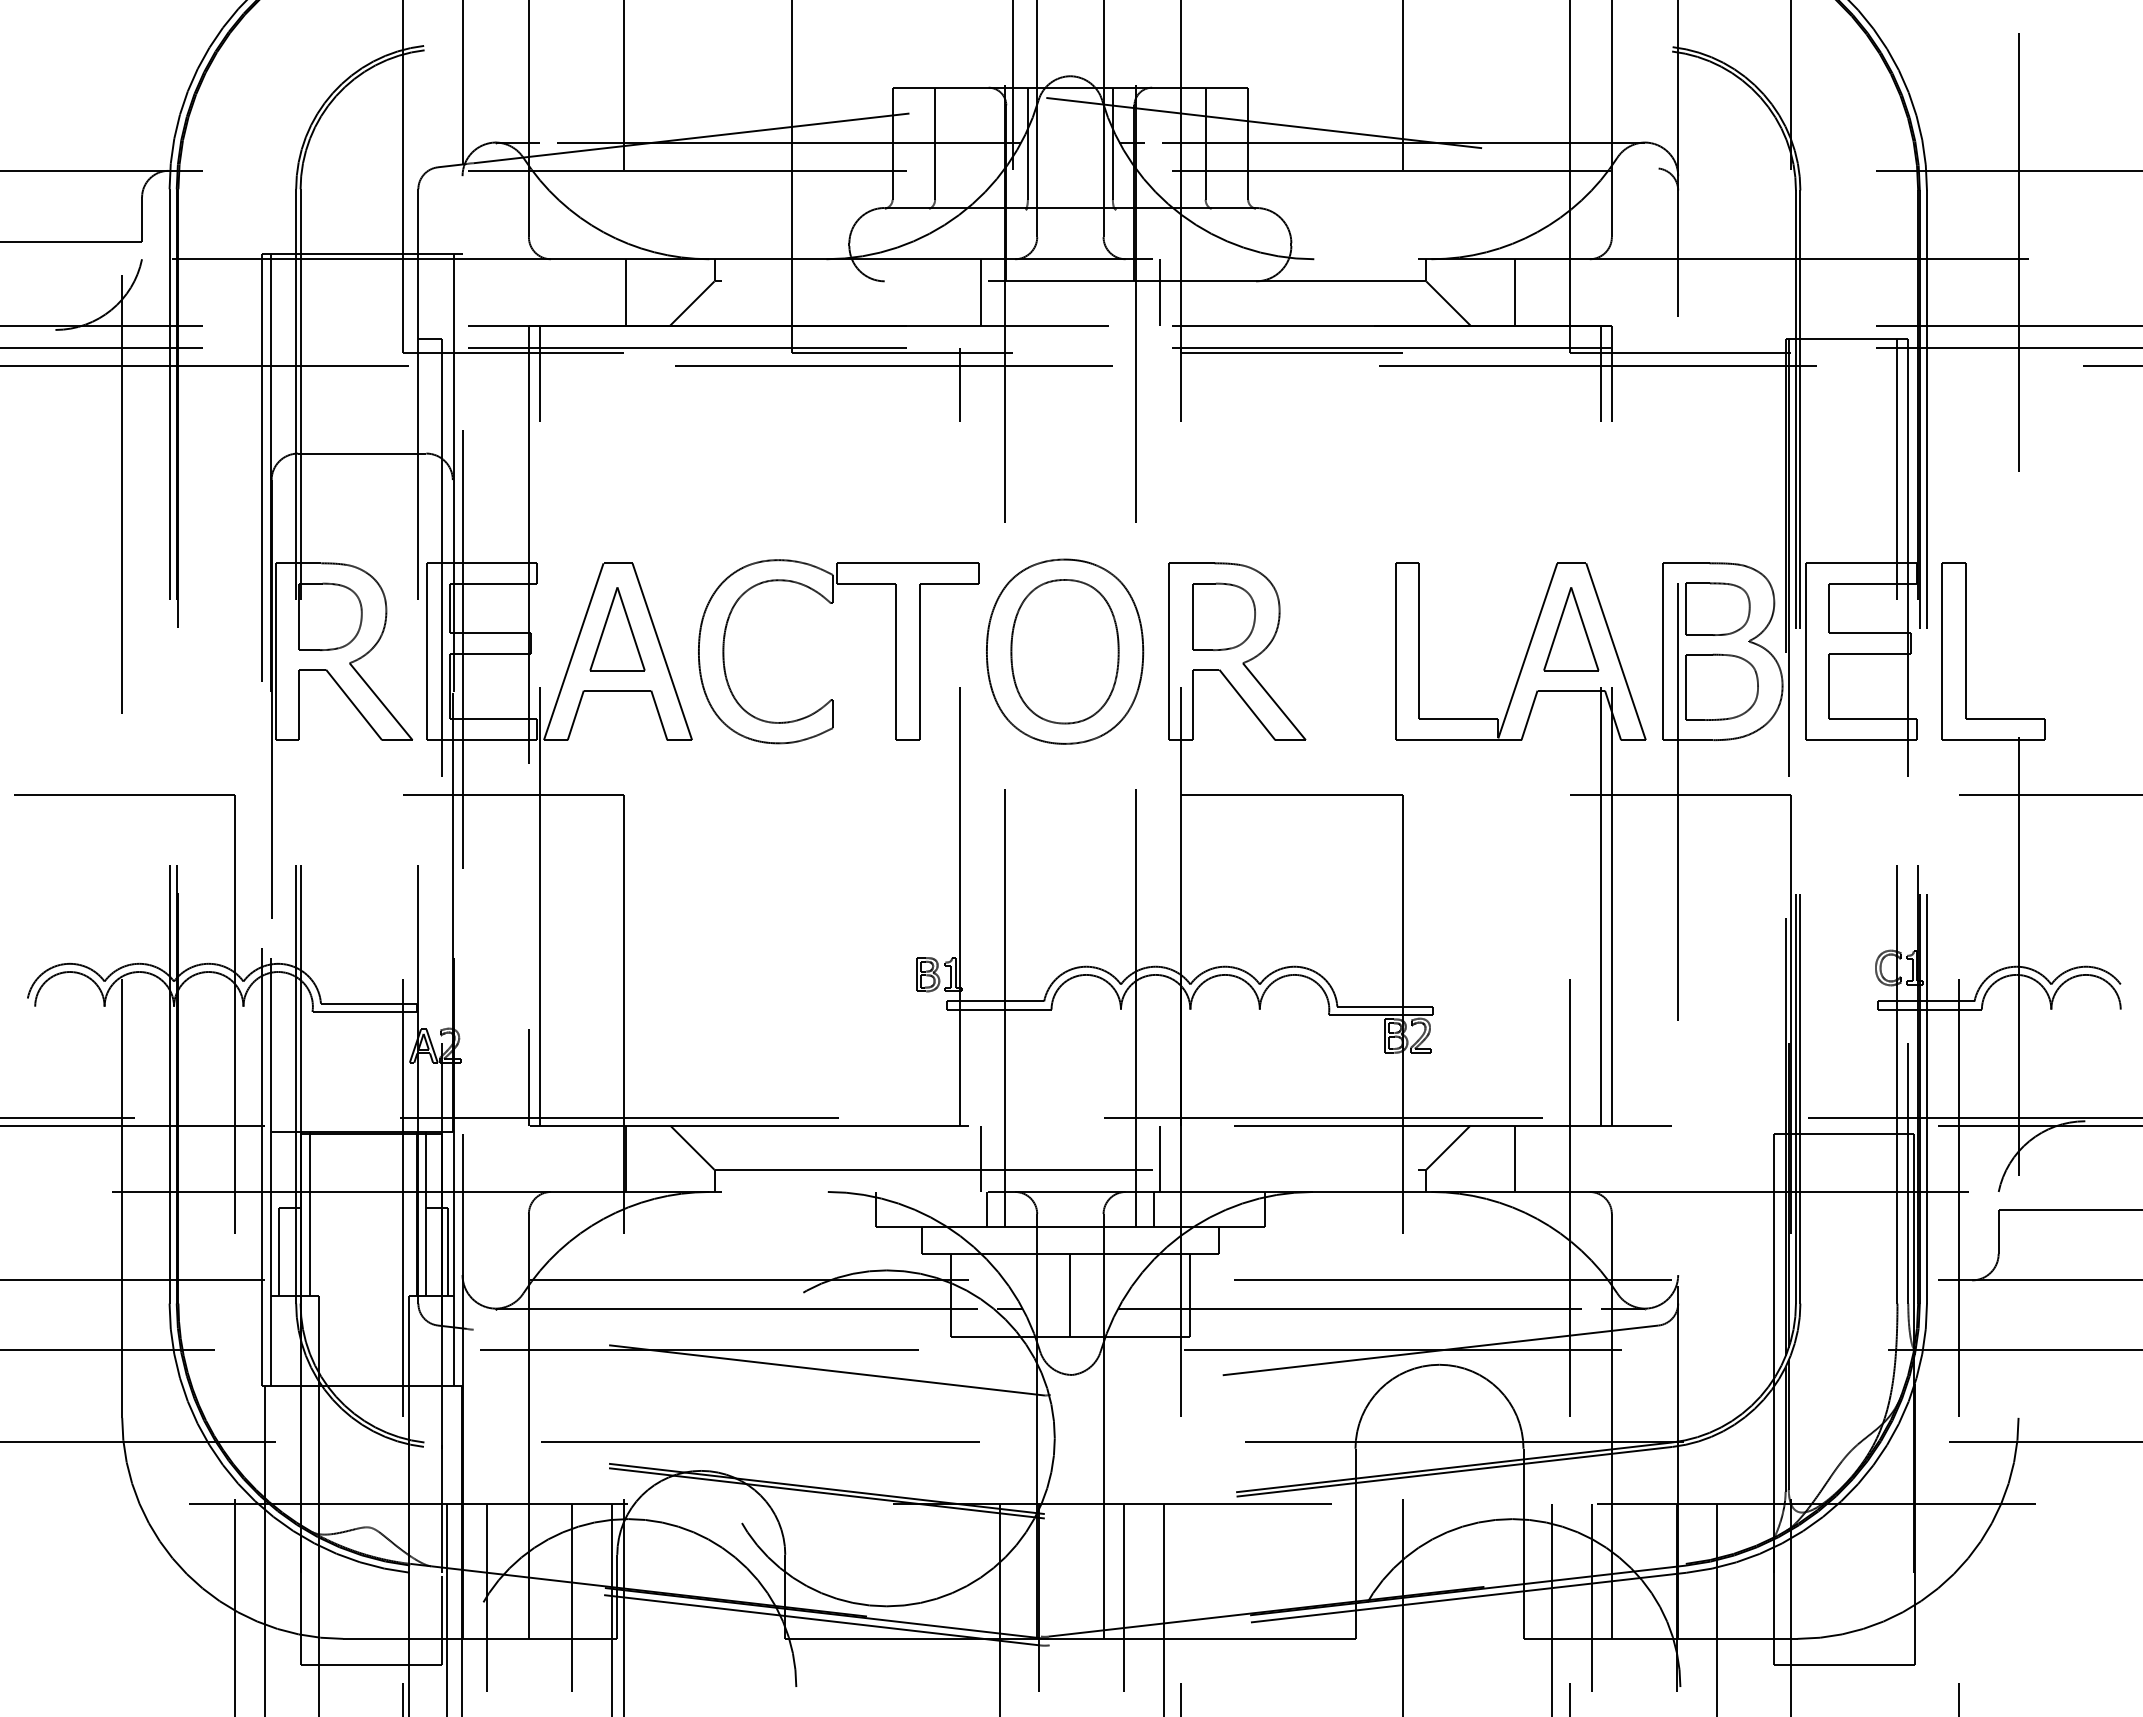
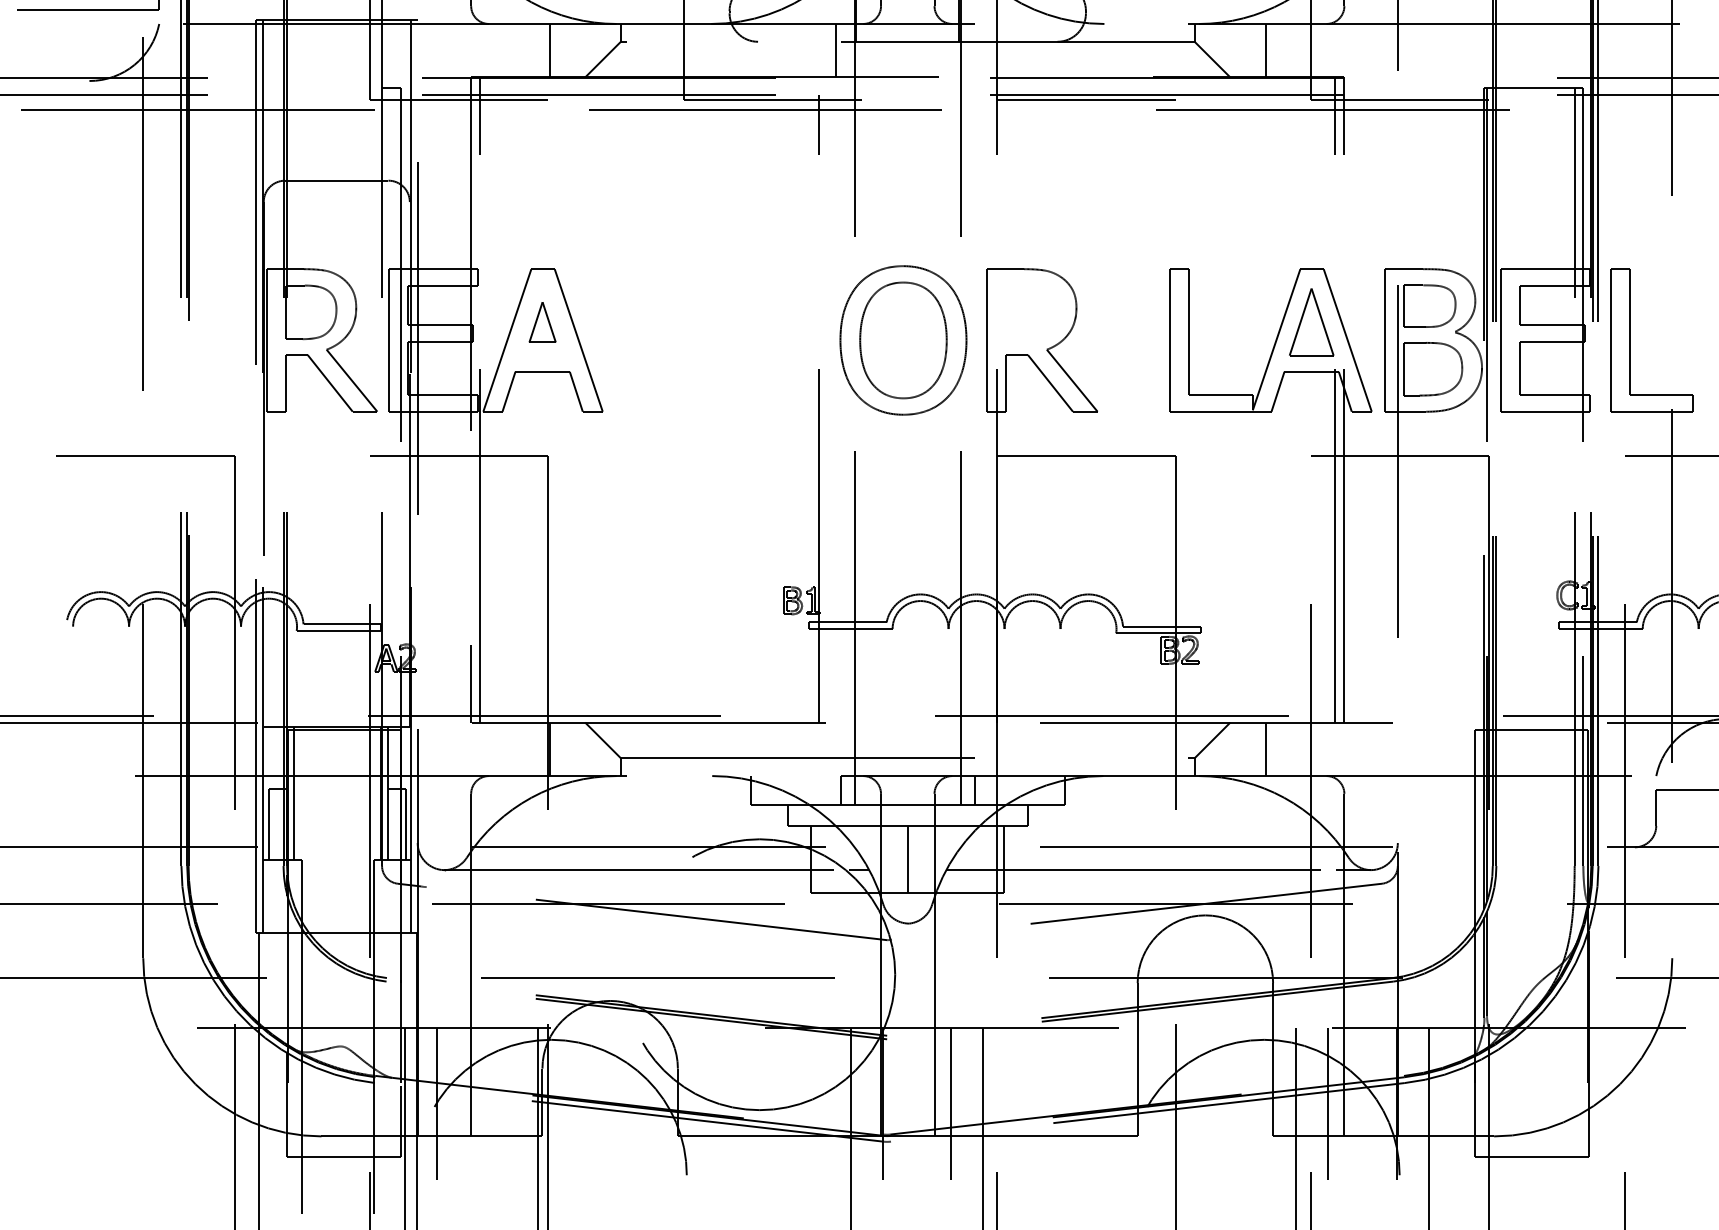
line: (1159, 292) -> (979, 50), removed
part: (832, 603) -> (715, 301), removed
part: (1223, 616) -> (1031, 312), removed
part: (617, 629) -> (542, 322), size x0.6
line: (981, 1158) -> (836, 749), removed
line: (1159, 1158) -> (979, 749), removed
line: (571, 1598) -> (505, 1103), removed

